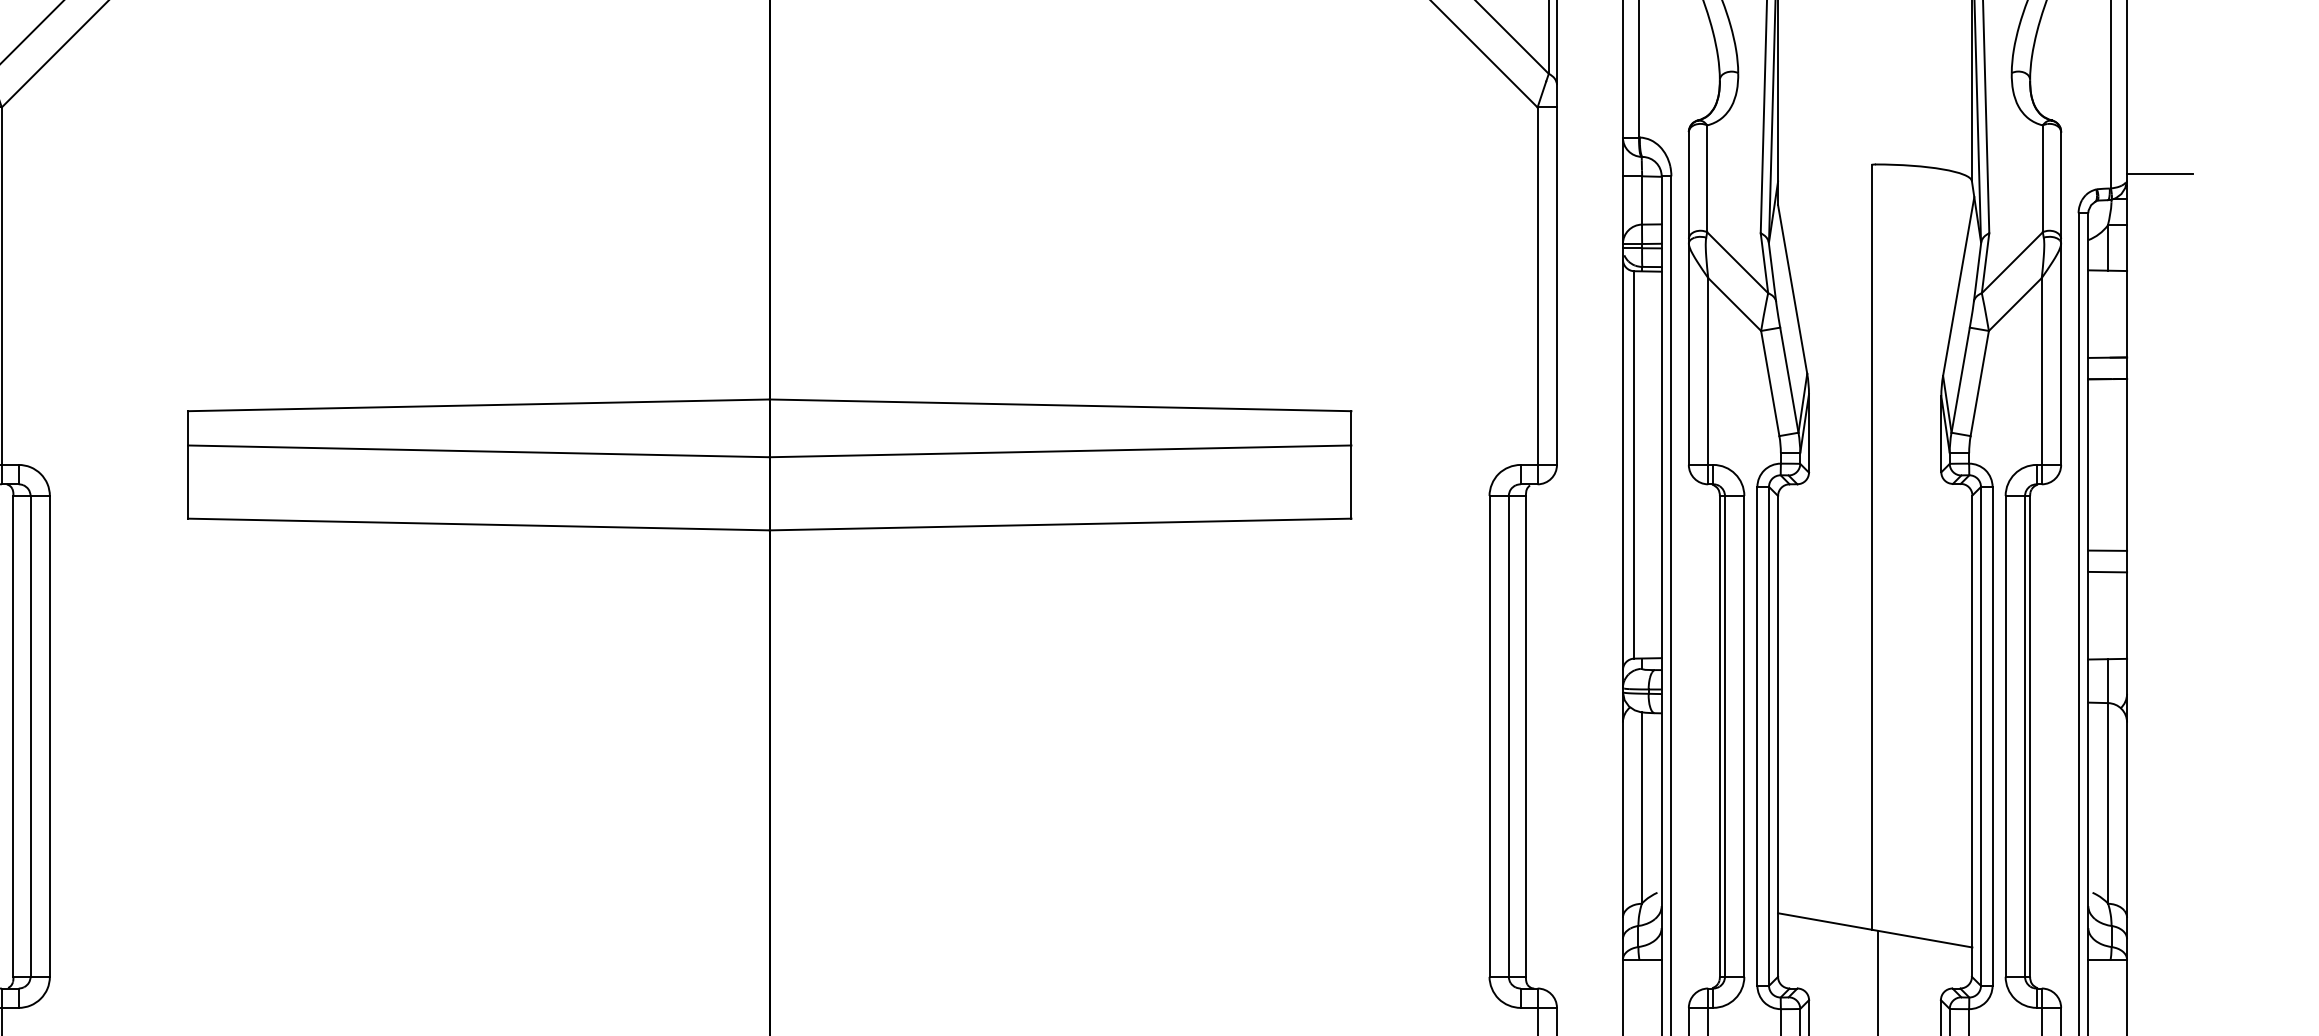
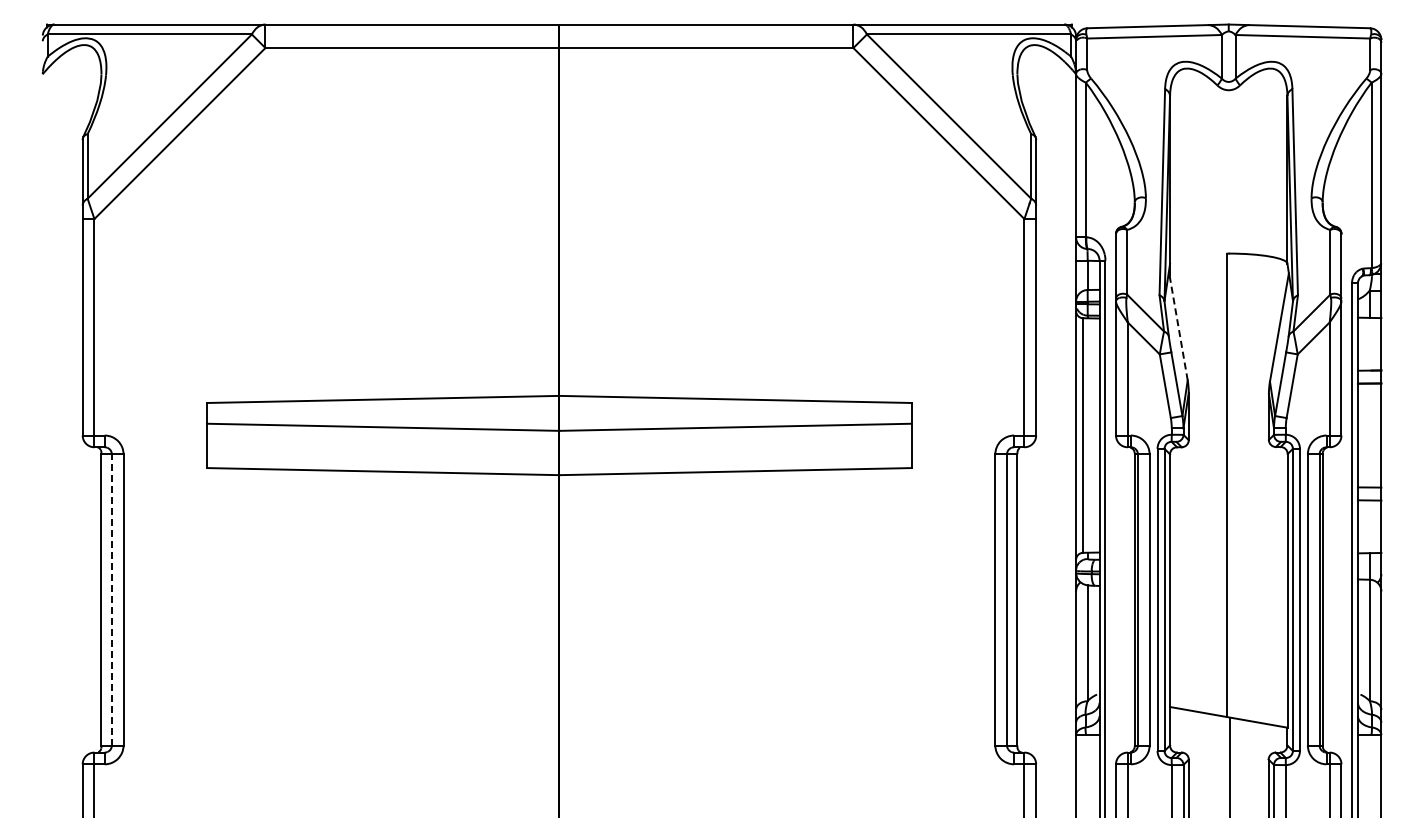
line: (2160, 174) -> (1401, 259), removed
line: (1792, 289) -> (1178, 329), solid -> dashed
line: (29, 735) -> (111, 599), solid -> dashed

